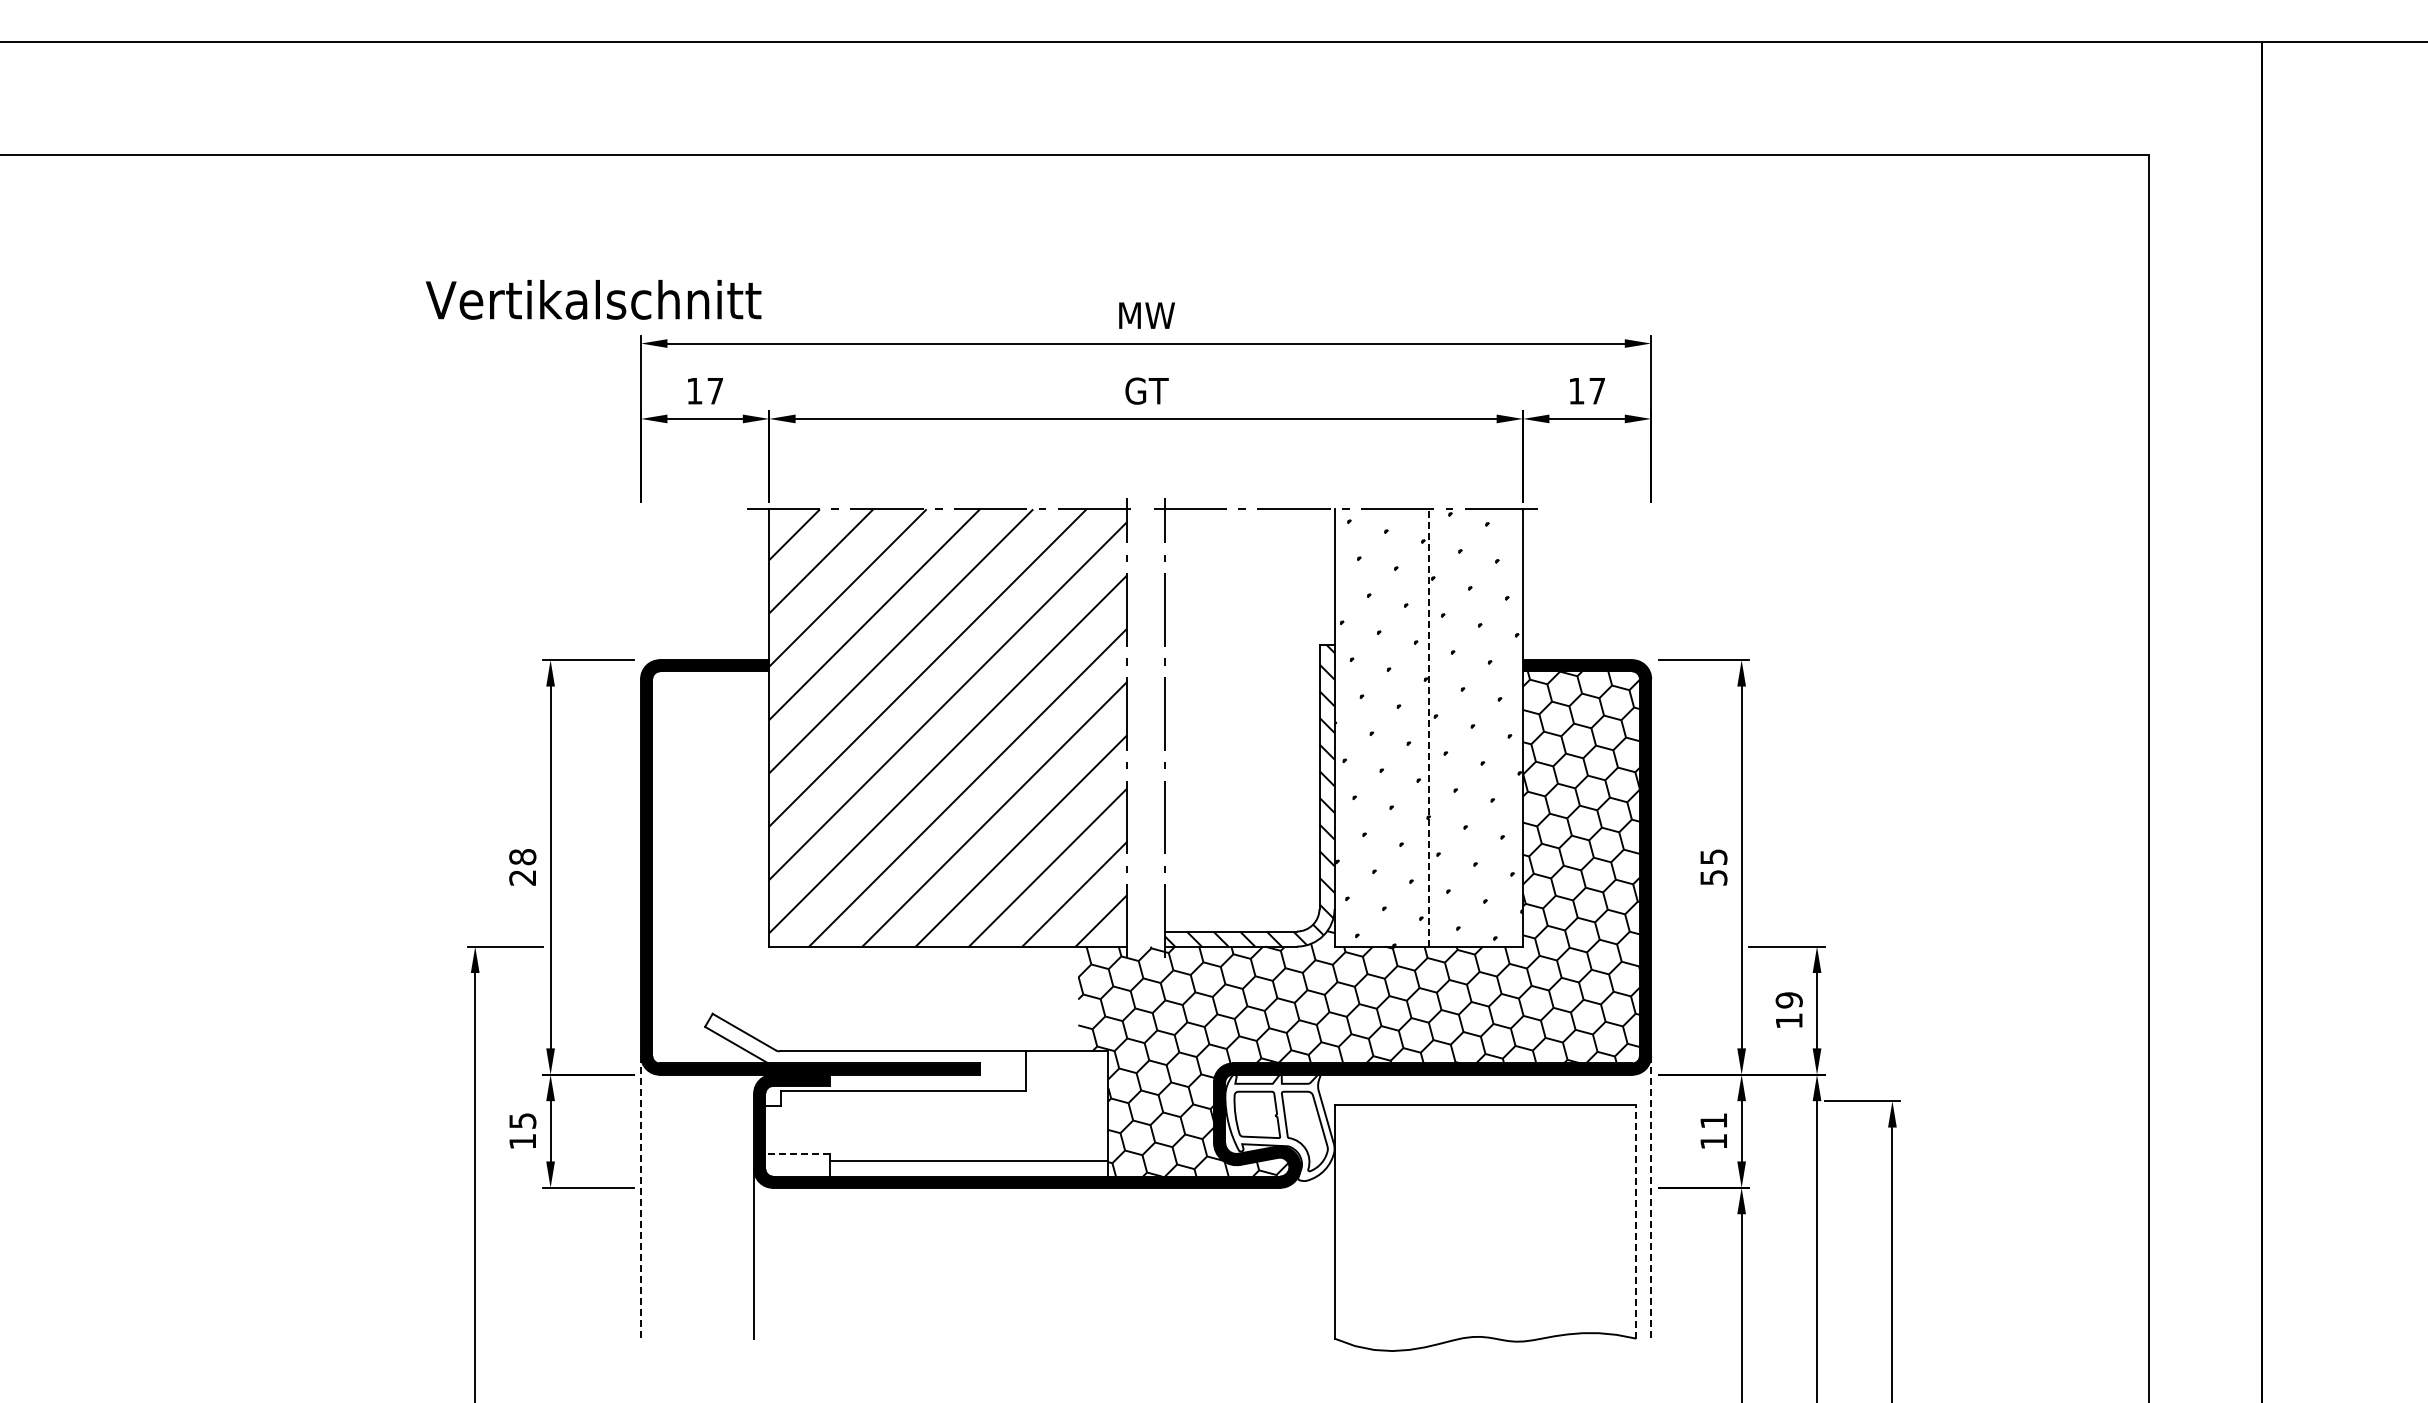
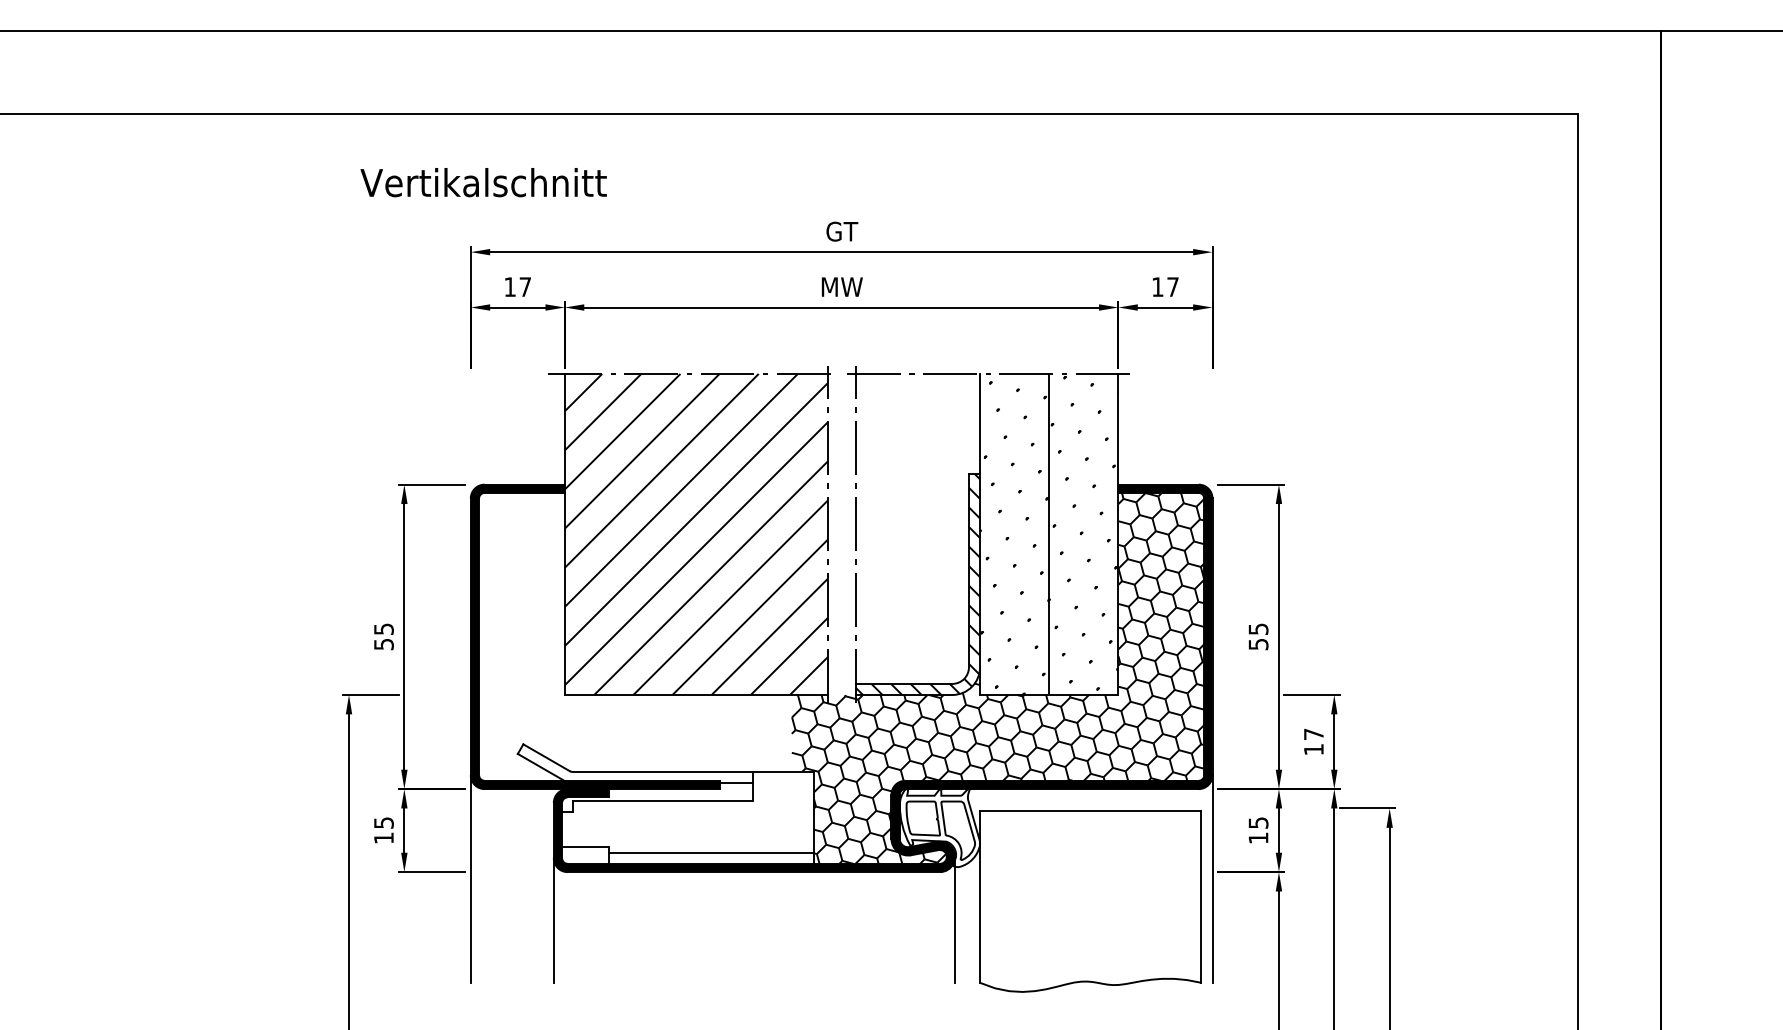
text: (593, 299) -> (483, 182), moved
text: (1146, 315) -> (841, 231), MW -> GT
text: (1147, 390) -> (842, 286), GT -> MW
line: (1428, 728) -> (1049, 534), dashed -> solid
text: (522, 867) -> (383, 636), 28 -> 55
text: (1788, 1000) -> (1313, 734), 19 -> 17
line: (1002, 1066) -> (736, 783), added
text: (1713, 1120) -> (1258, 822), 11 -> 15
line: (796, 1153) -> (584, 846), dashed -> solid
line: (641, 1197) -> (471, 879), dashed -> solid
line: (1651, 1197) -> (1212, 879), dashed -> solid
line: (1636, 1221) -> (1201, 896), dashed -> solid
line: (1300, 1252) -> (955, 919), added

